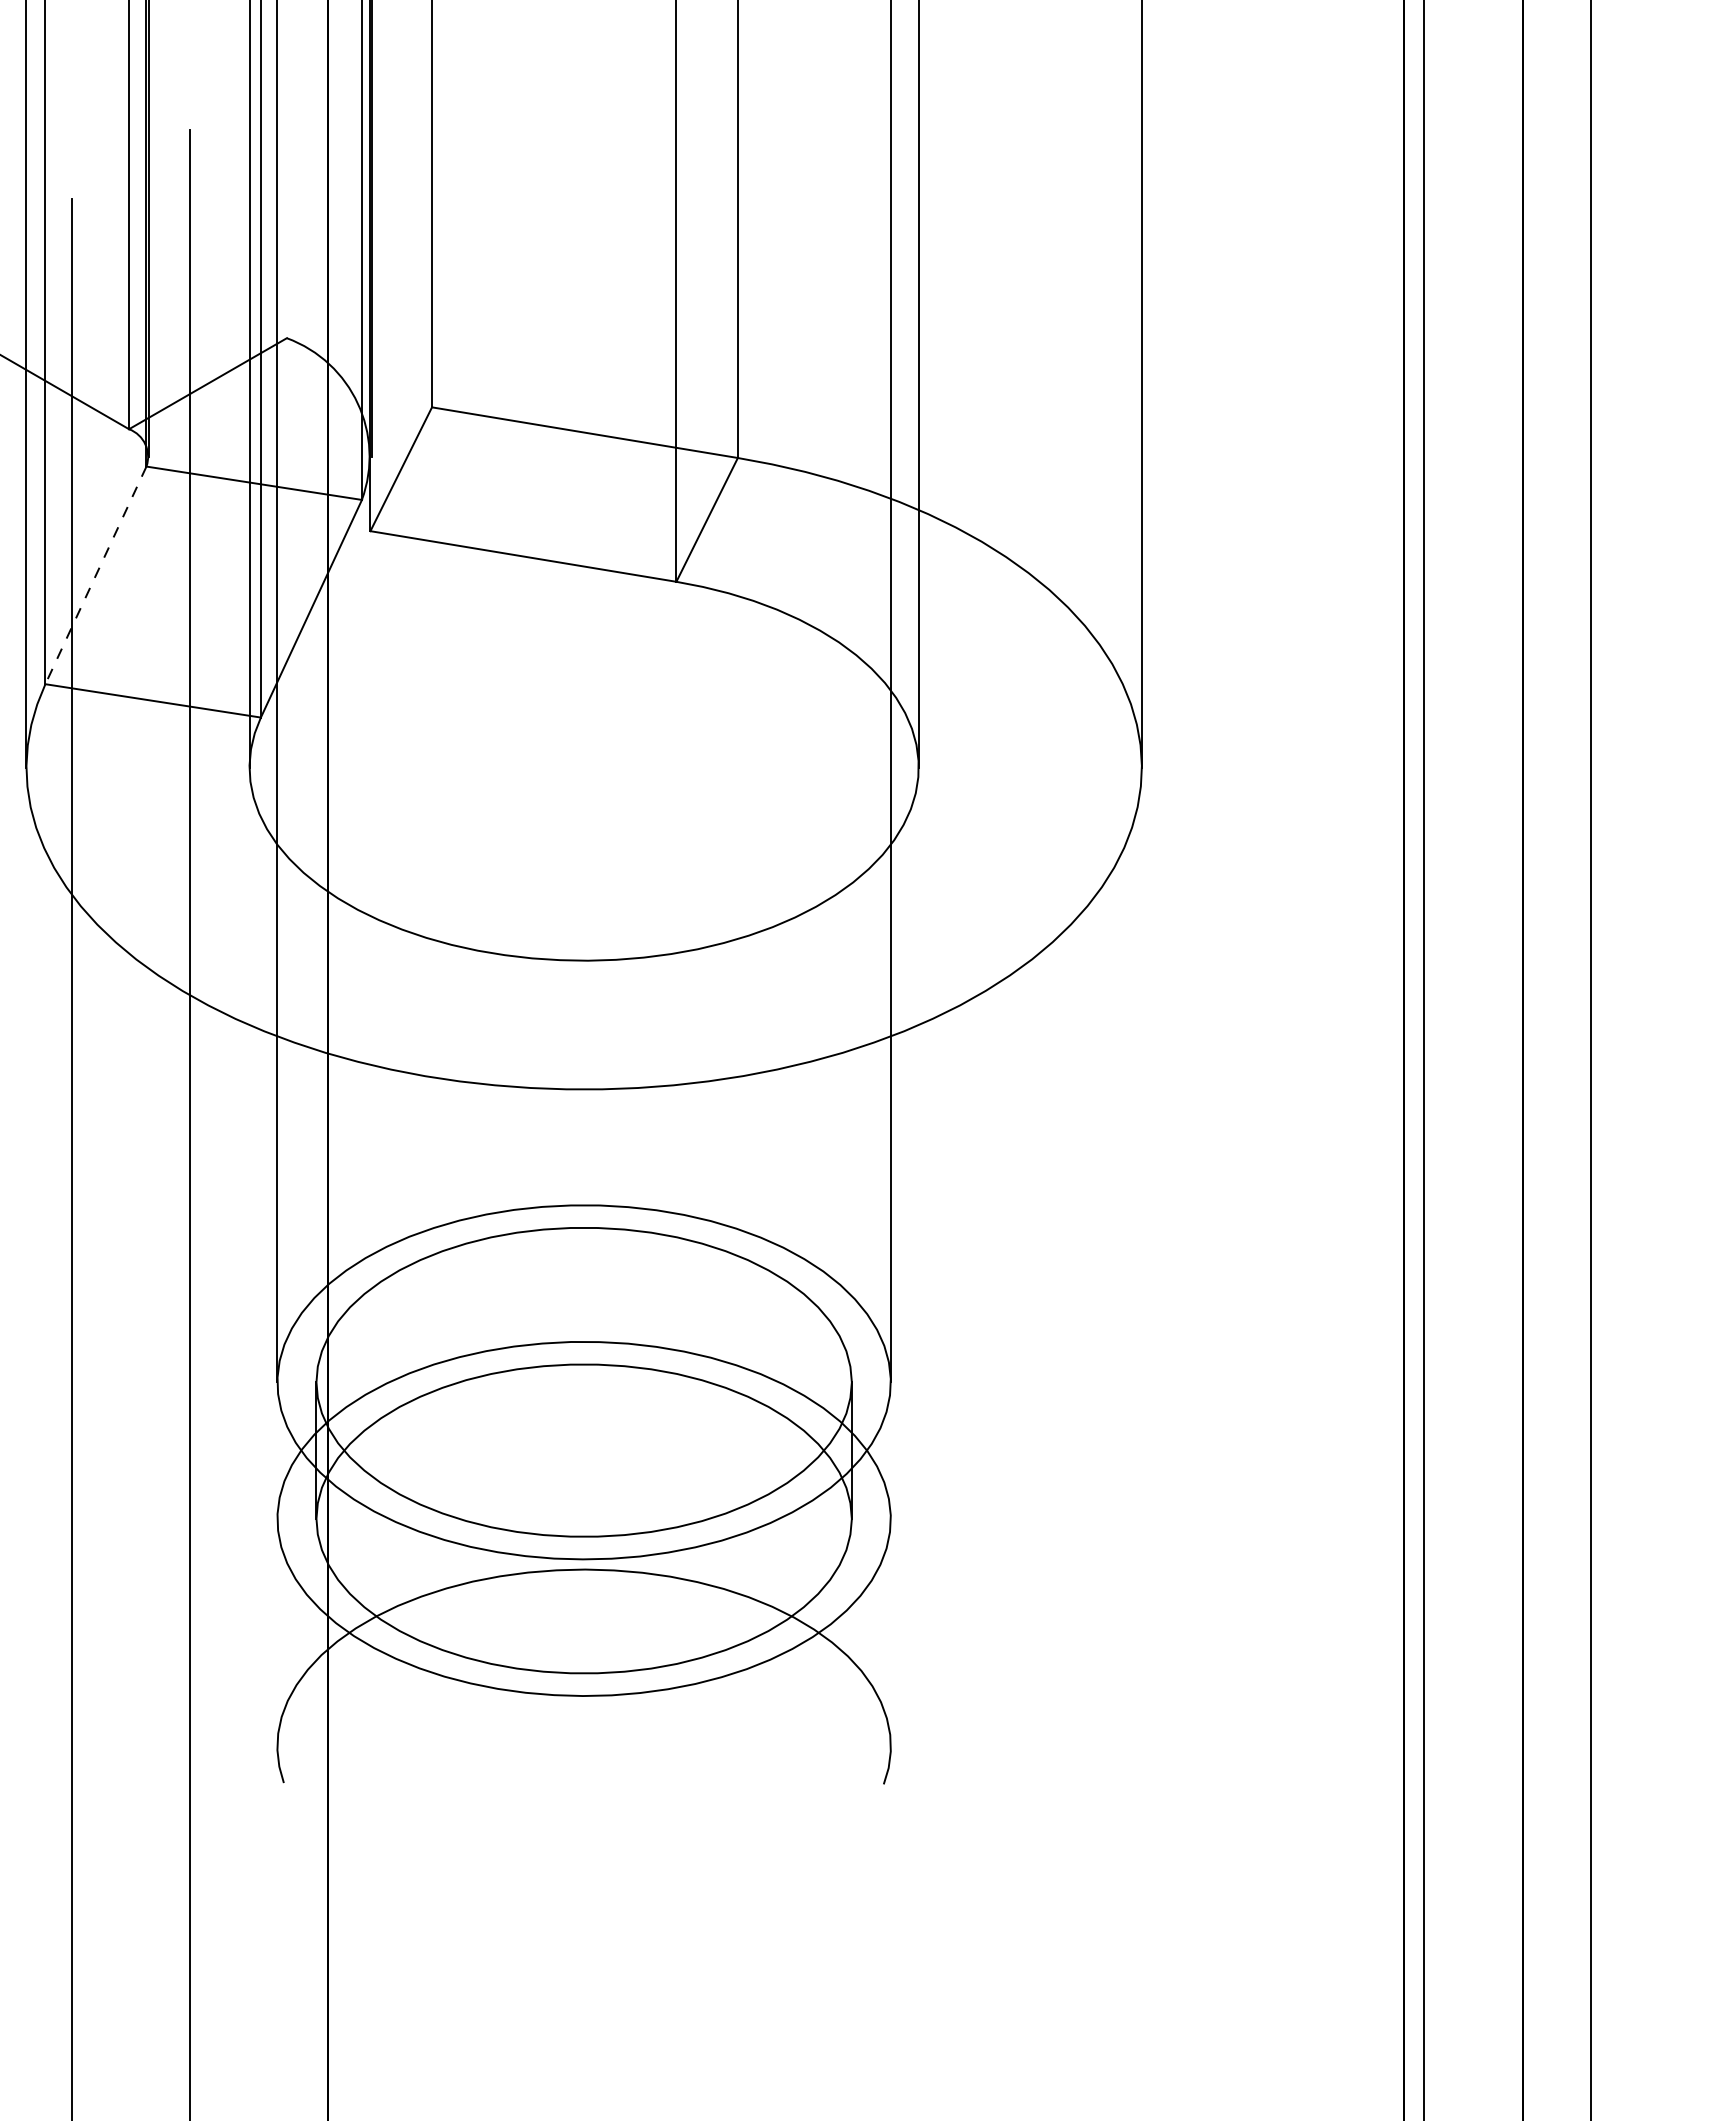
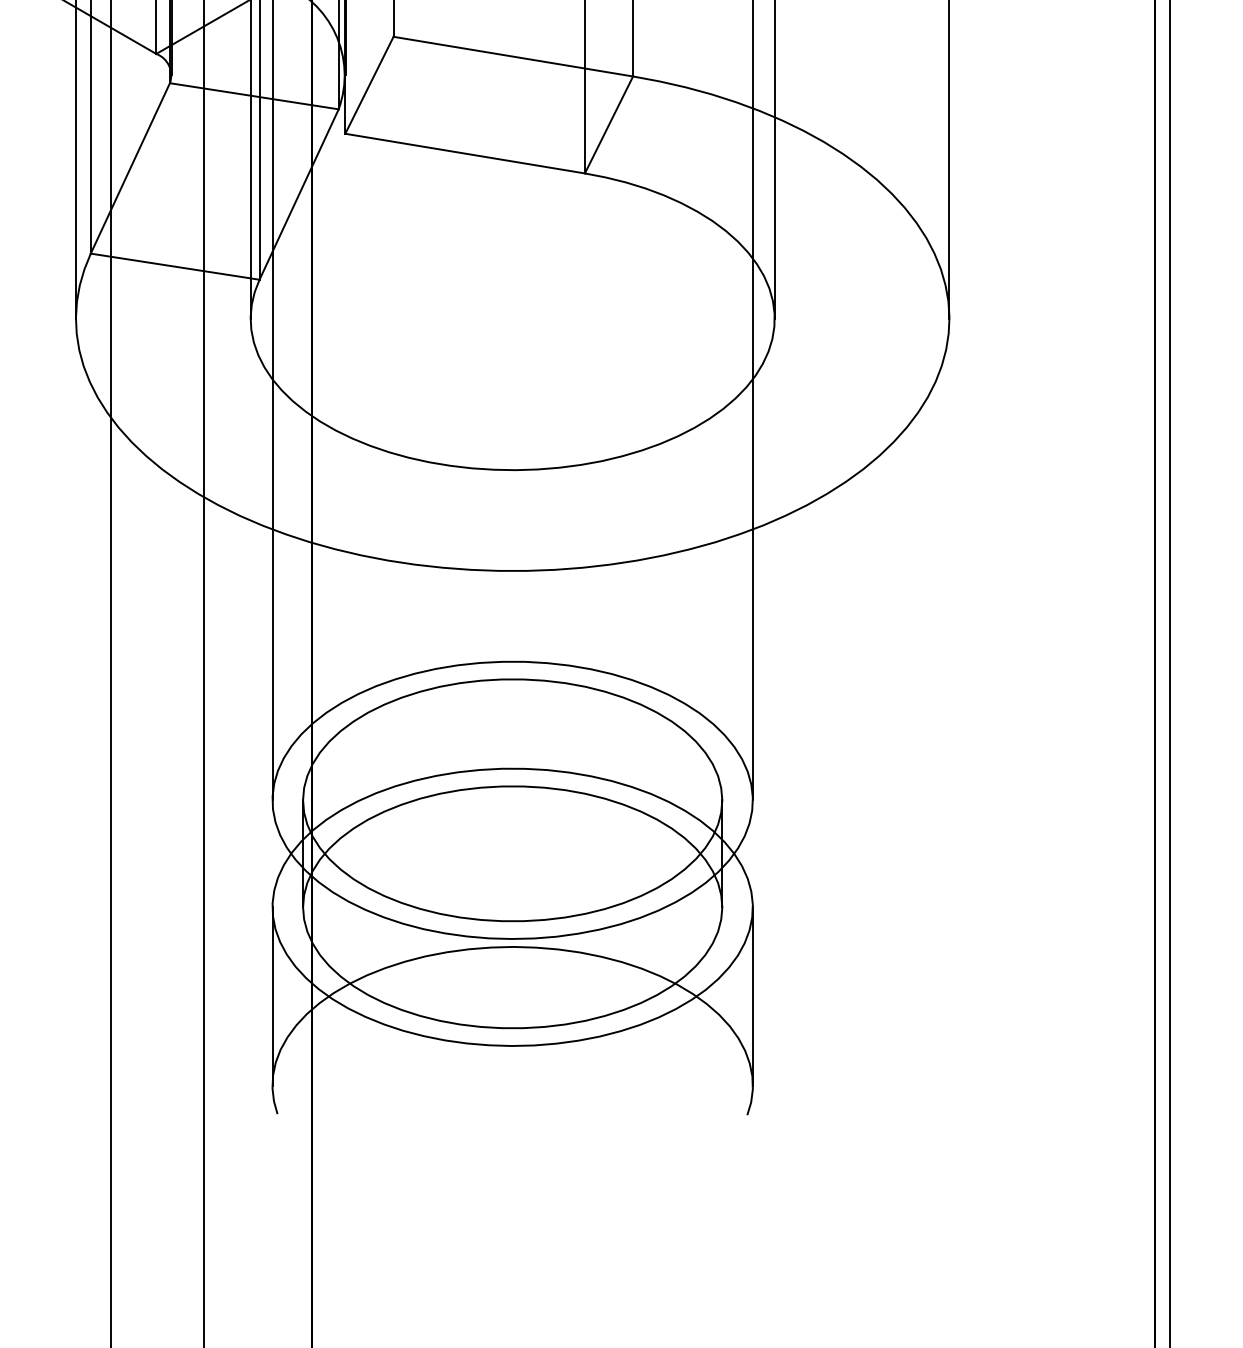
line: (95, 575) -> (130, 168), dashed -> solid
line: (277, 1632) -> (272, 996), added
line: (890, 1632) -> (752, 996), added

